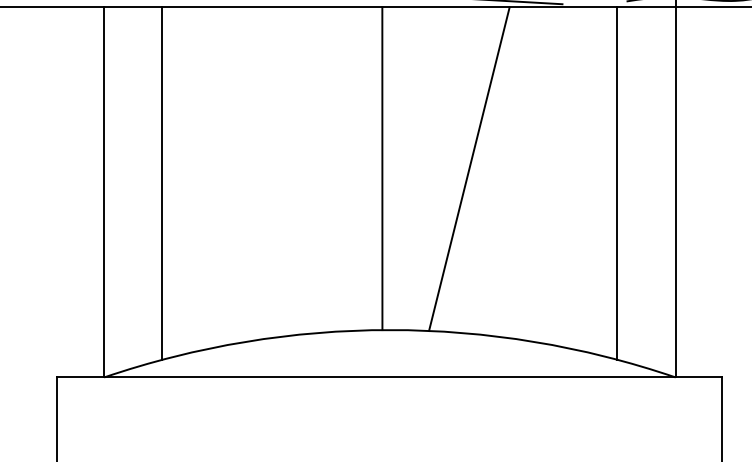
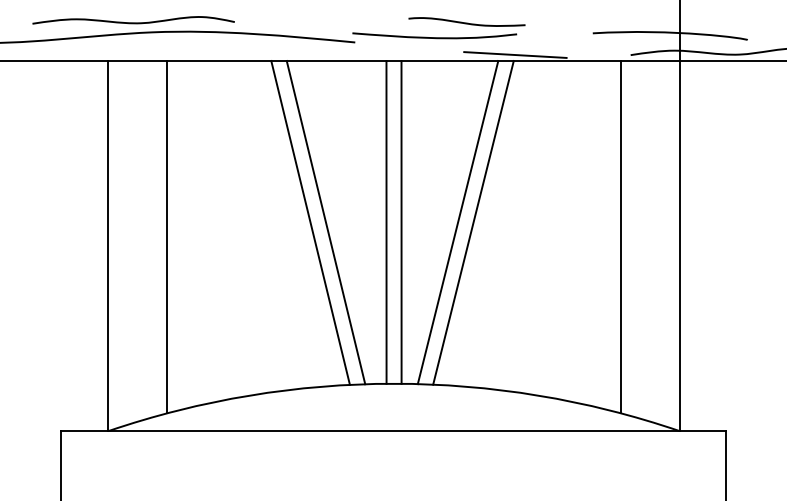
line: (306, 168) -> (310, 222), added
line: (321, 168) -> (325, 222), added
line: (397, 168) -> (401, 222), added
line: (453, 168) -> (457, 222), added

